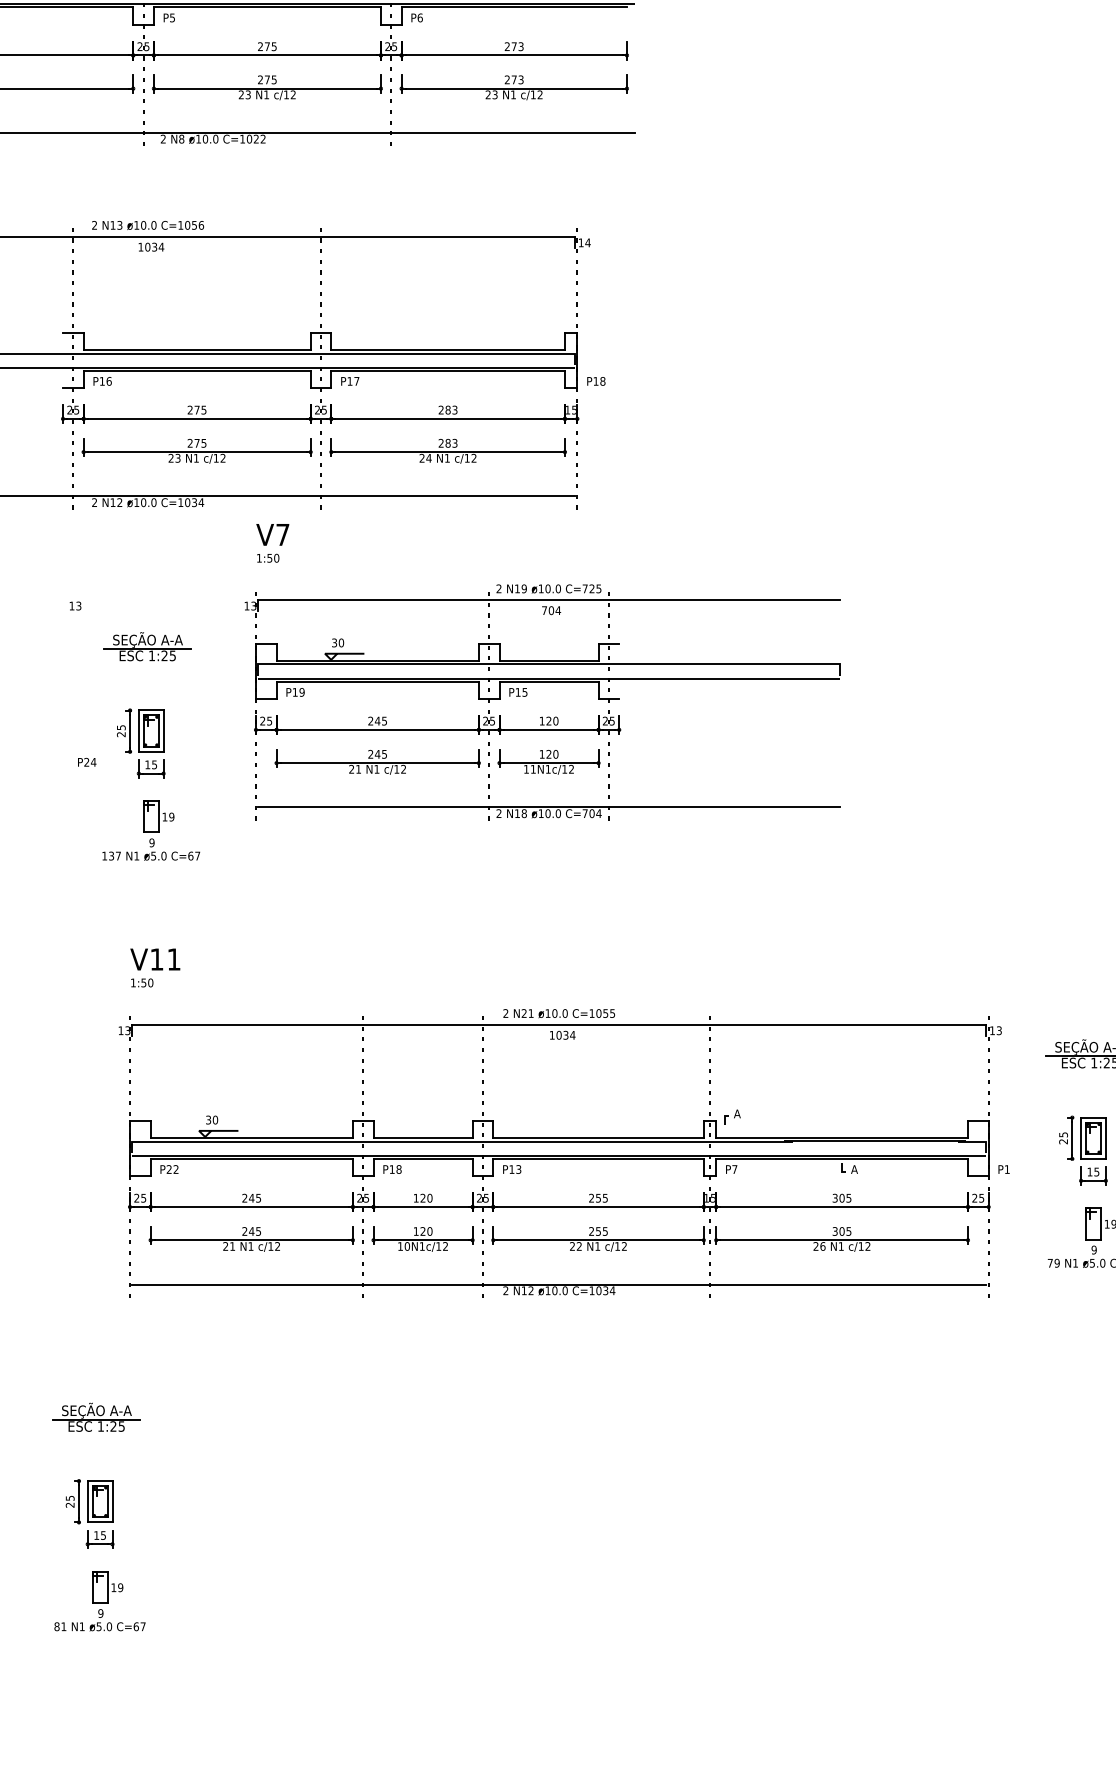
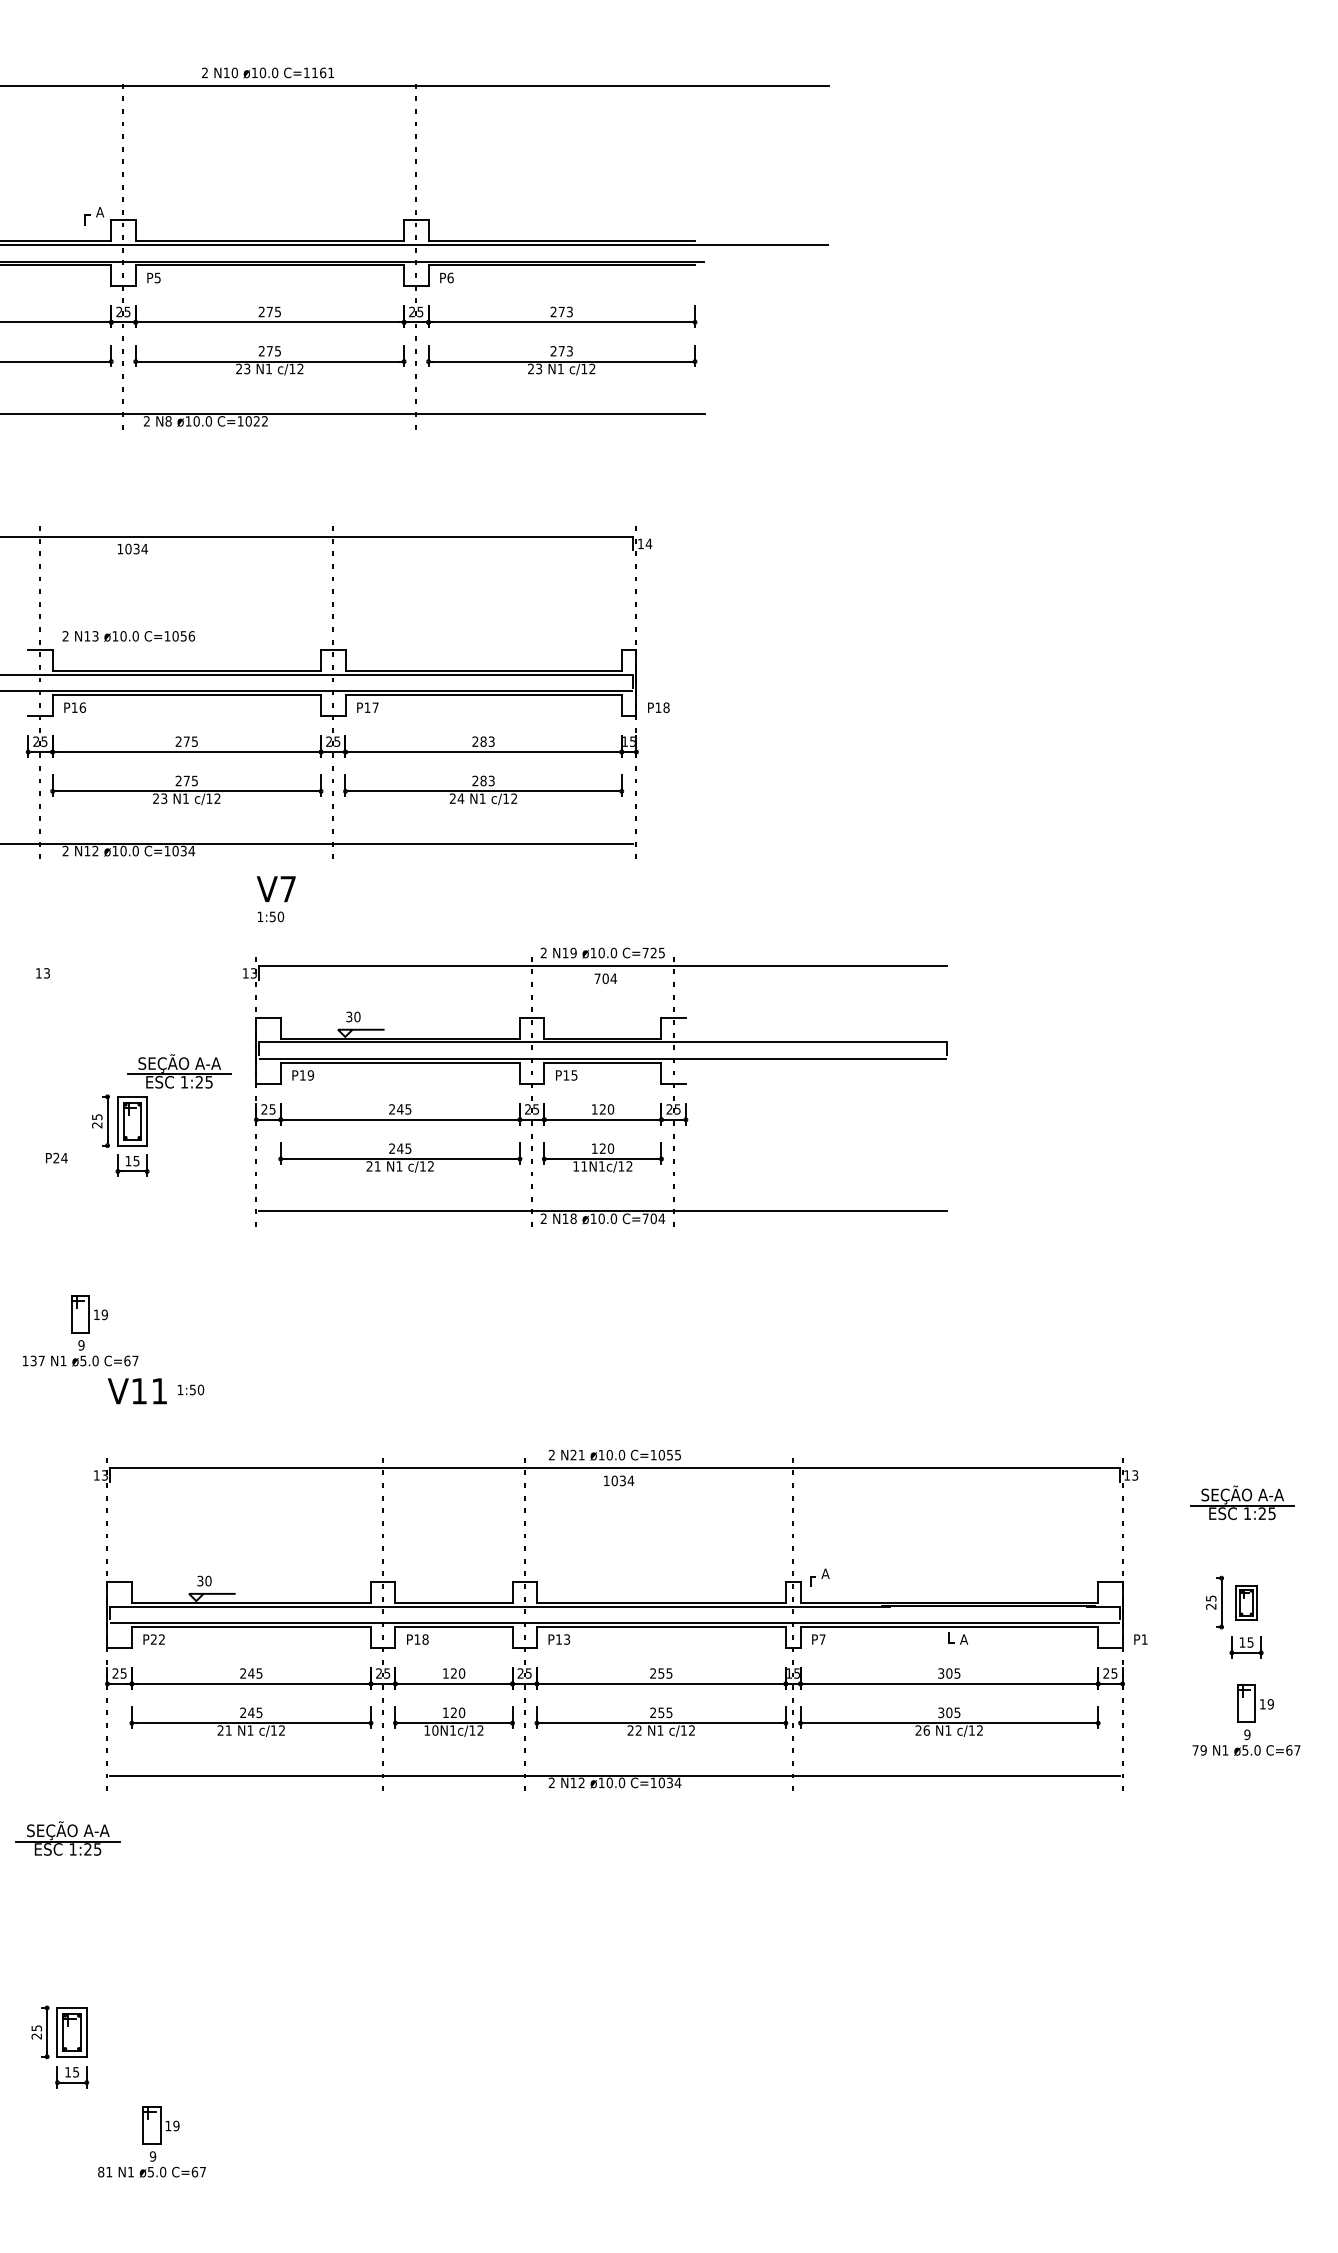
text: (147, 225) -> (128, 636), moved
part: (147, 646) -> (179, 1071), moved
part: (151, 830) -> (80, 1330), moved
text: (142, 982) -> (191, 1389), moved
part: (1093, 1138) -> (1246, 1602), size x0.7
part: (96, 1417) -> (67, 1838), moved
part: (99, 1600) -> (151, 2141), moved

